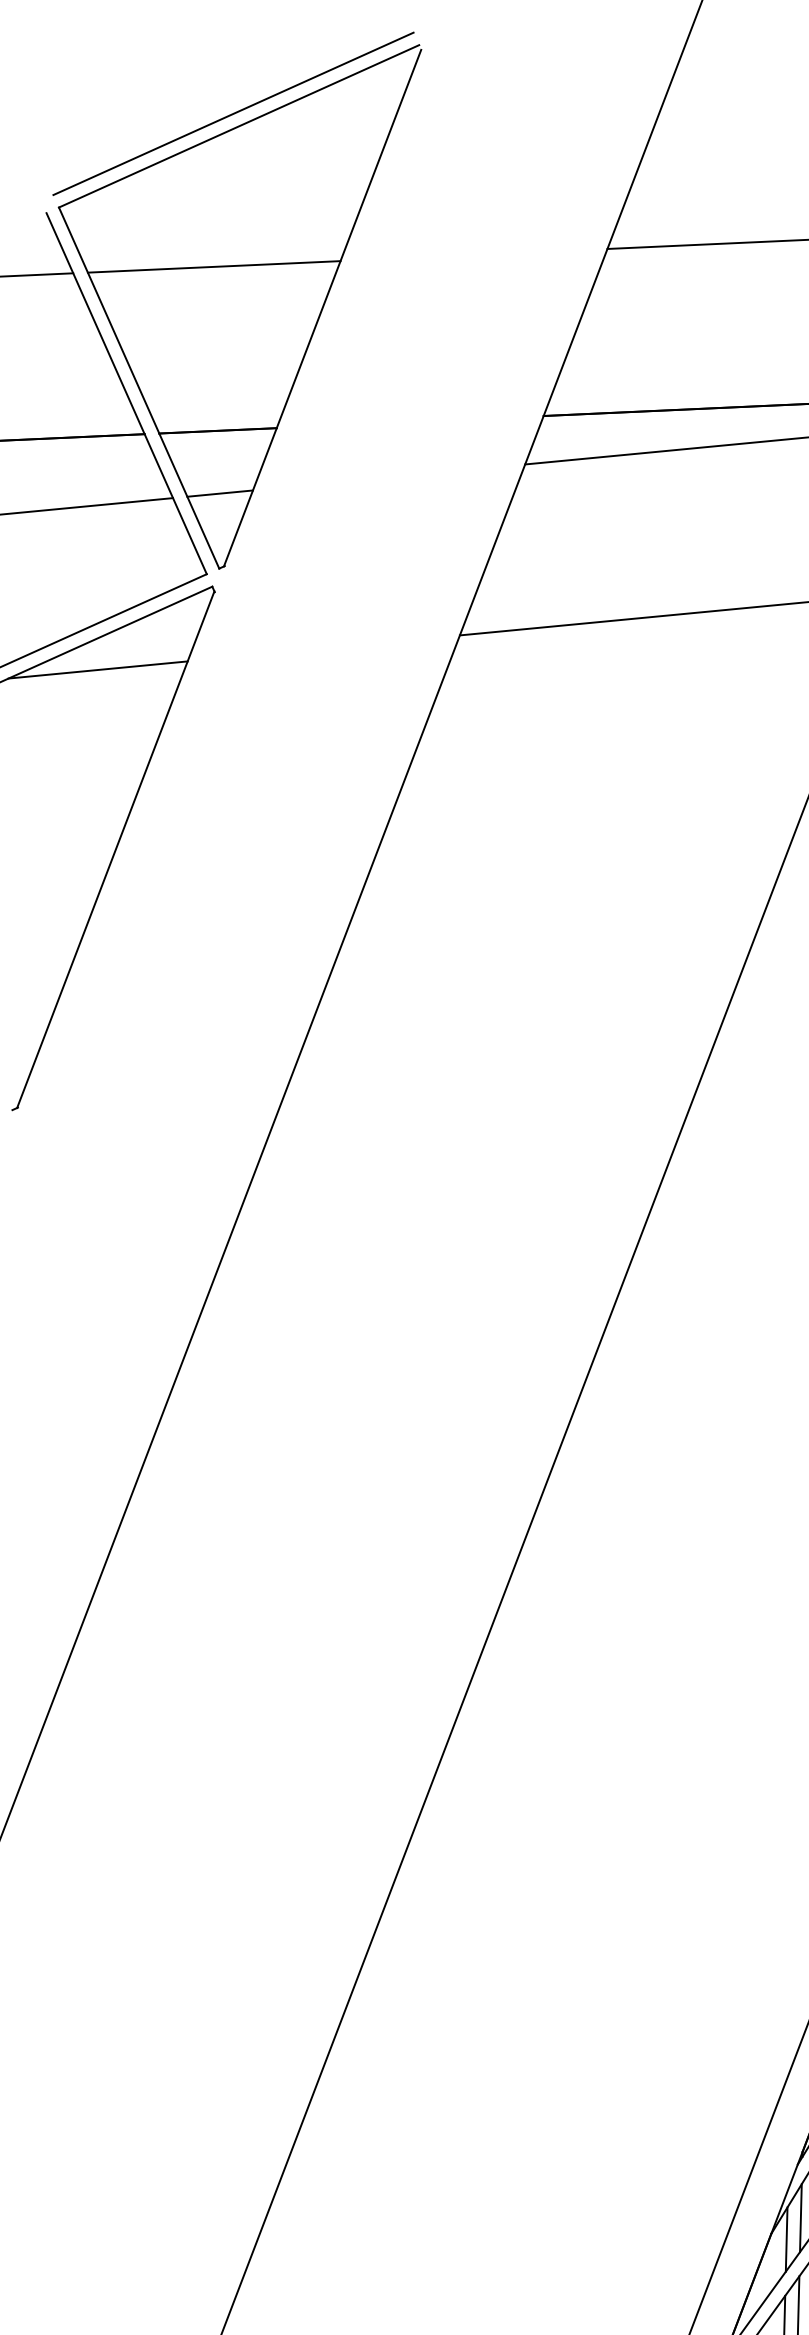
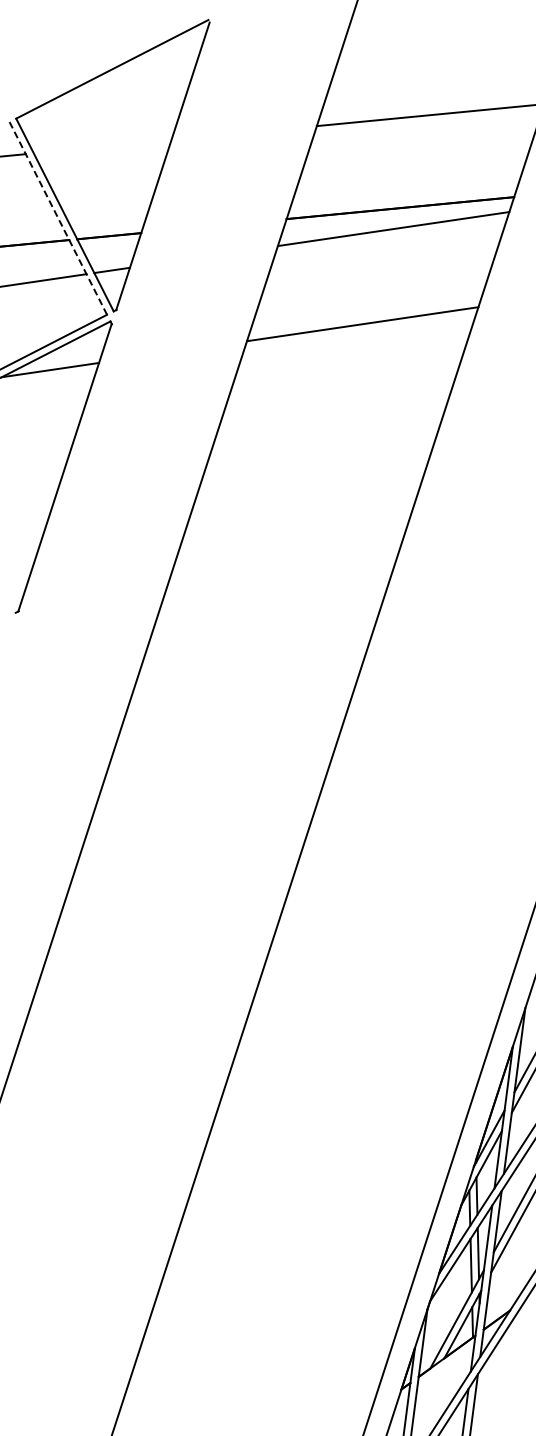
line: (232, 113) -> (108, 62), removed
line: (213, 266) -> (102, 146), removed
line: (126, 393) -> (58, 218), solid -> dashed

